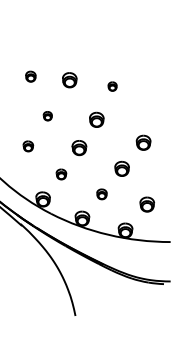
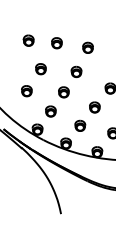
part: (30, 76) -> (28, 40), size x1.43
part: (112, 86) -> (87, 47), size x1.67
part: (47, 116) -> (40, 69), size x1.67
part: (28, 146) -> (27, 91), size x1.43
part: (61, 174) -> (50, 111), size x1.43
part: (101, 194) -> (79, 126), size x1.43

